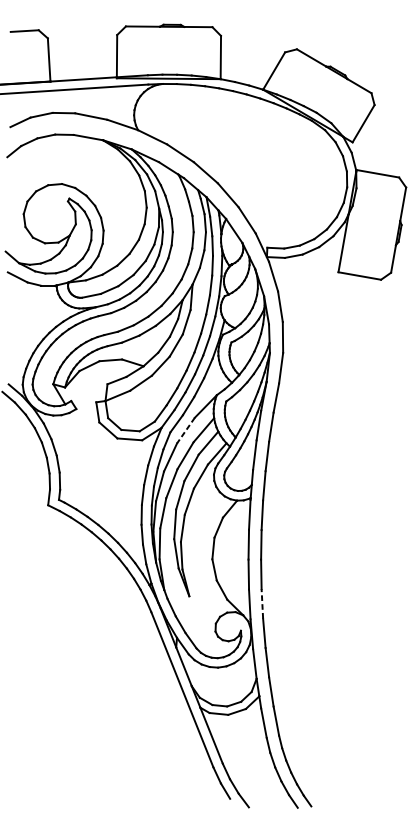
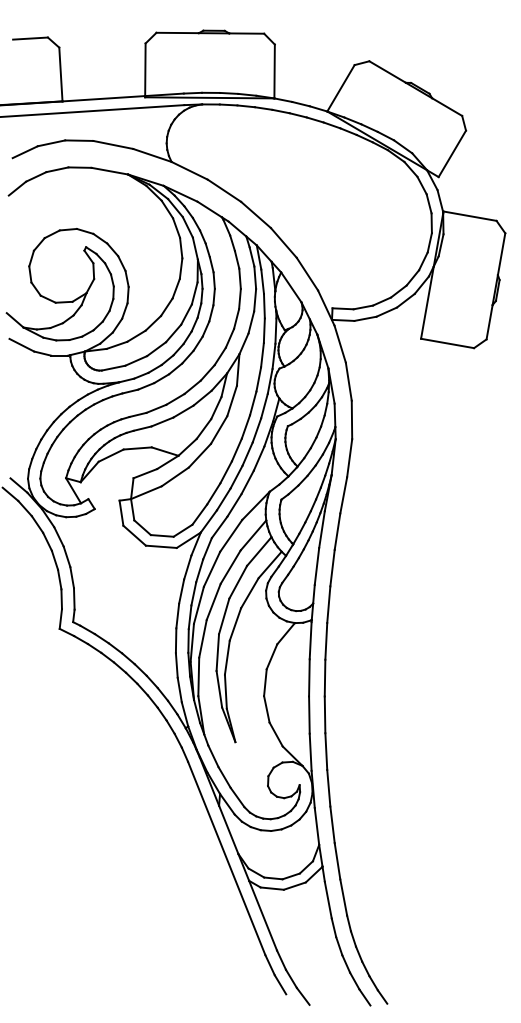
line: (185, 431) -> (230, 536), dashed -> solid
line: (262, 603) -> (326, 751), dashed -> solid

